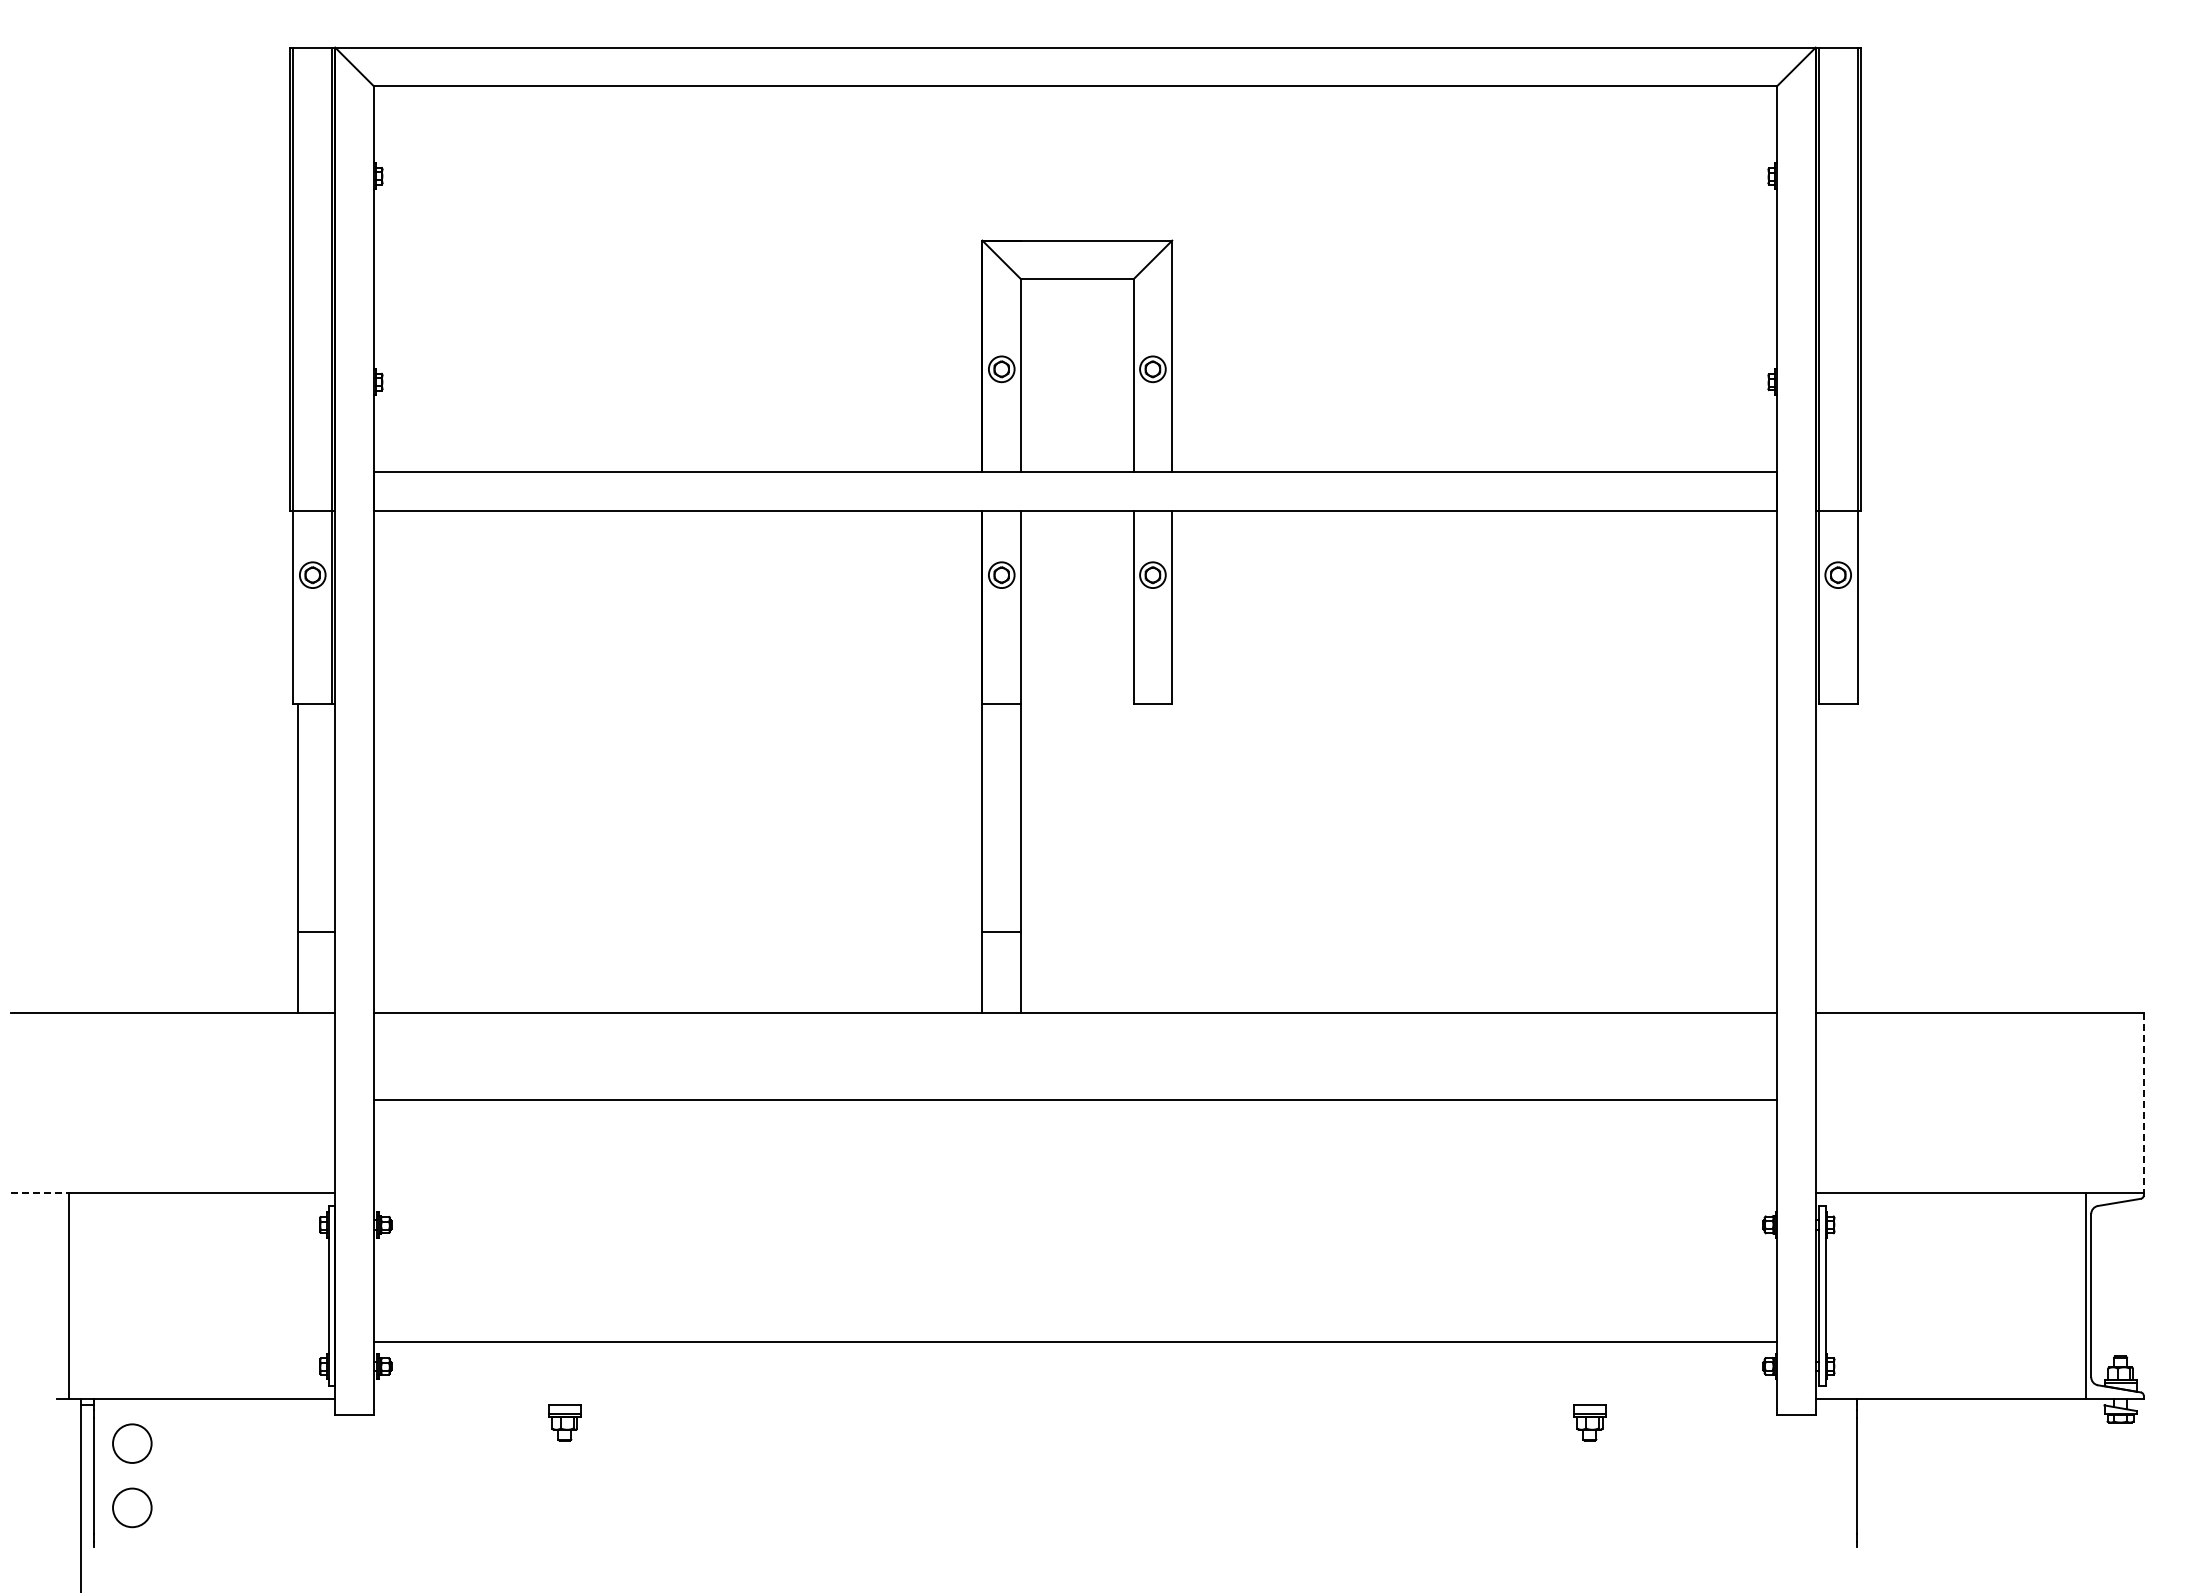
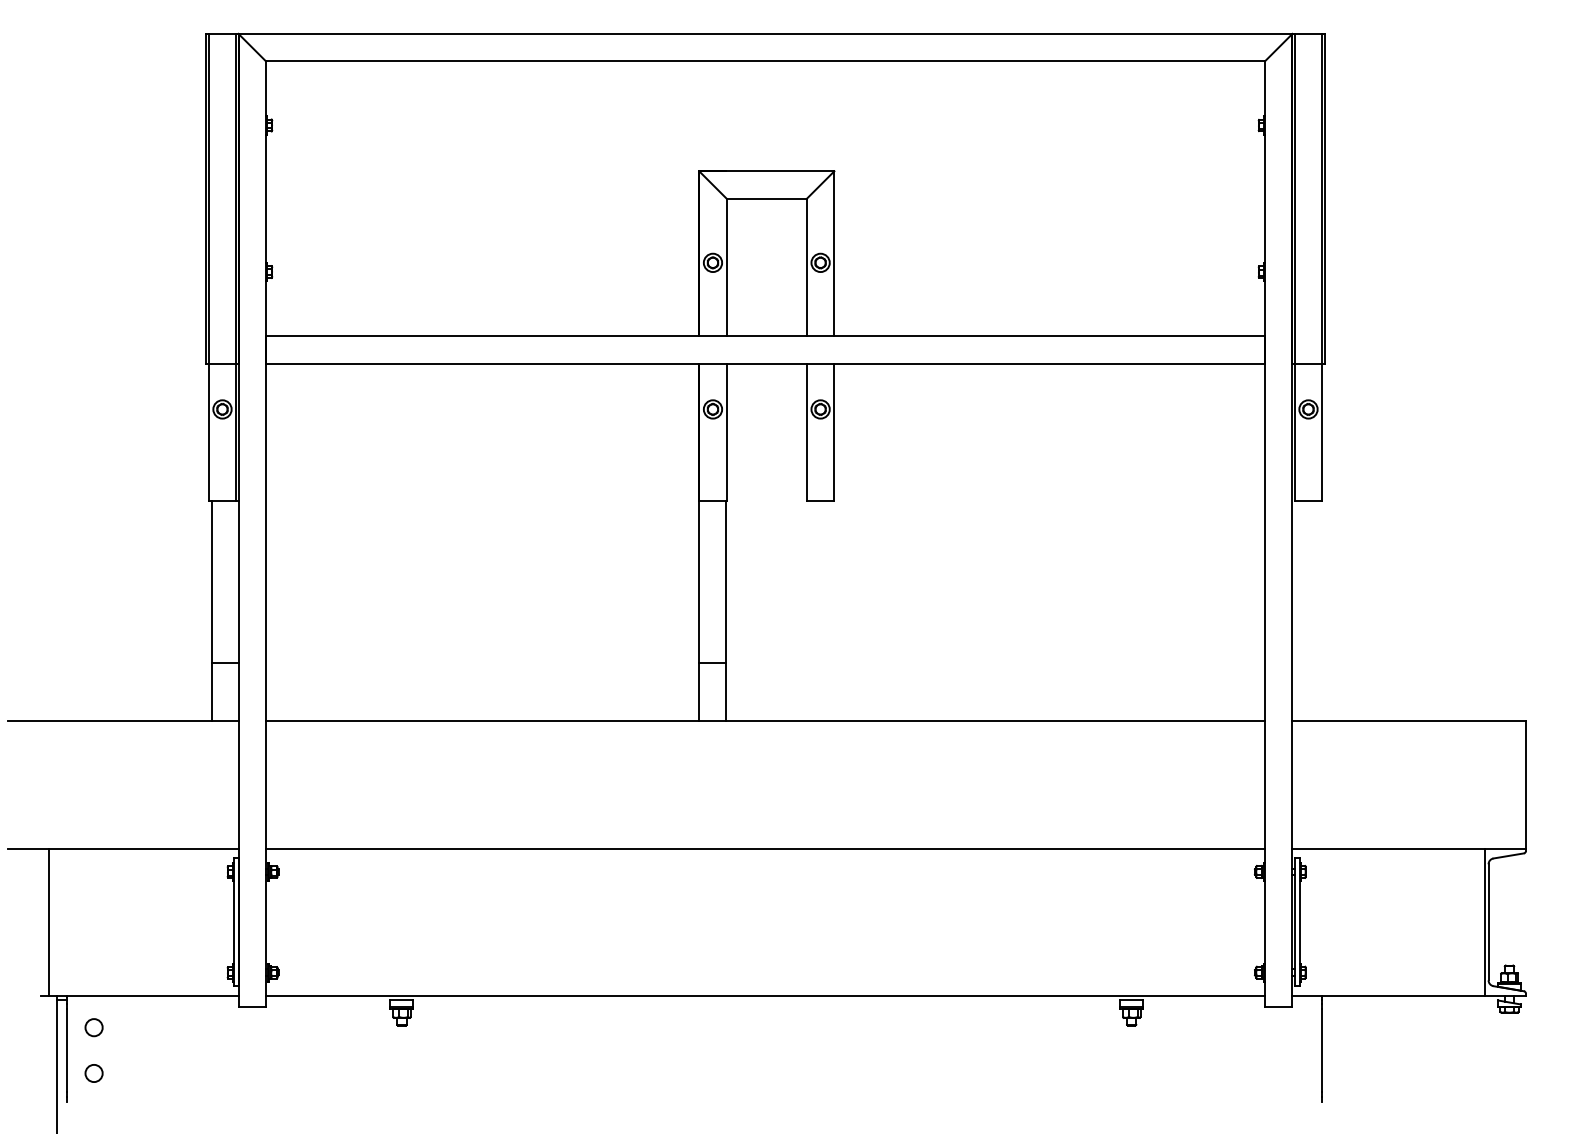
line: (1075, 1099) -> (765, 848), moved
line: (2143, 1103) -> (1525, 785), dashed -> solid
line: (40, 1192) -> (28, 848), dashed -> solid
line: (1075, 1341) -> (765, 995), moved
circle: (132, 1443) -> (94, 1027), size x0.62
circle: (132, 1507) -> (94, 1073), size x0.62

